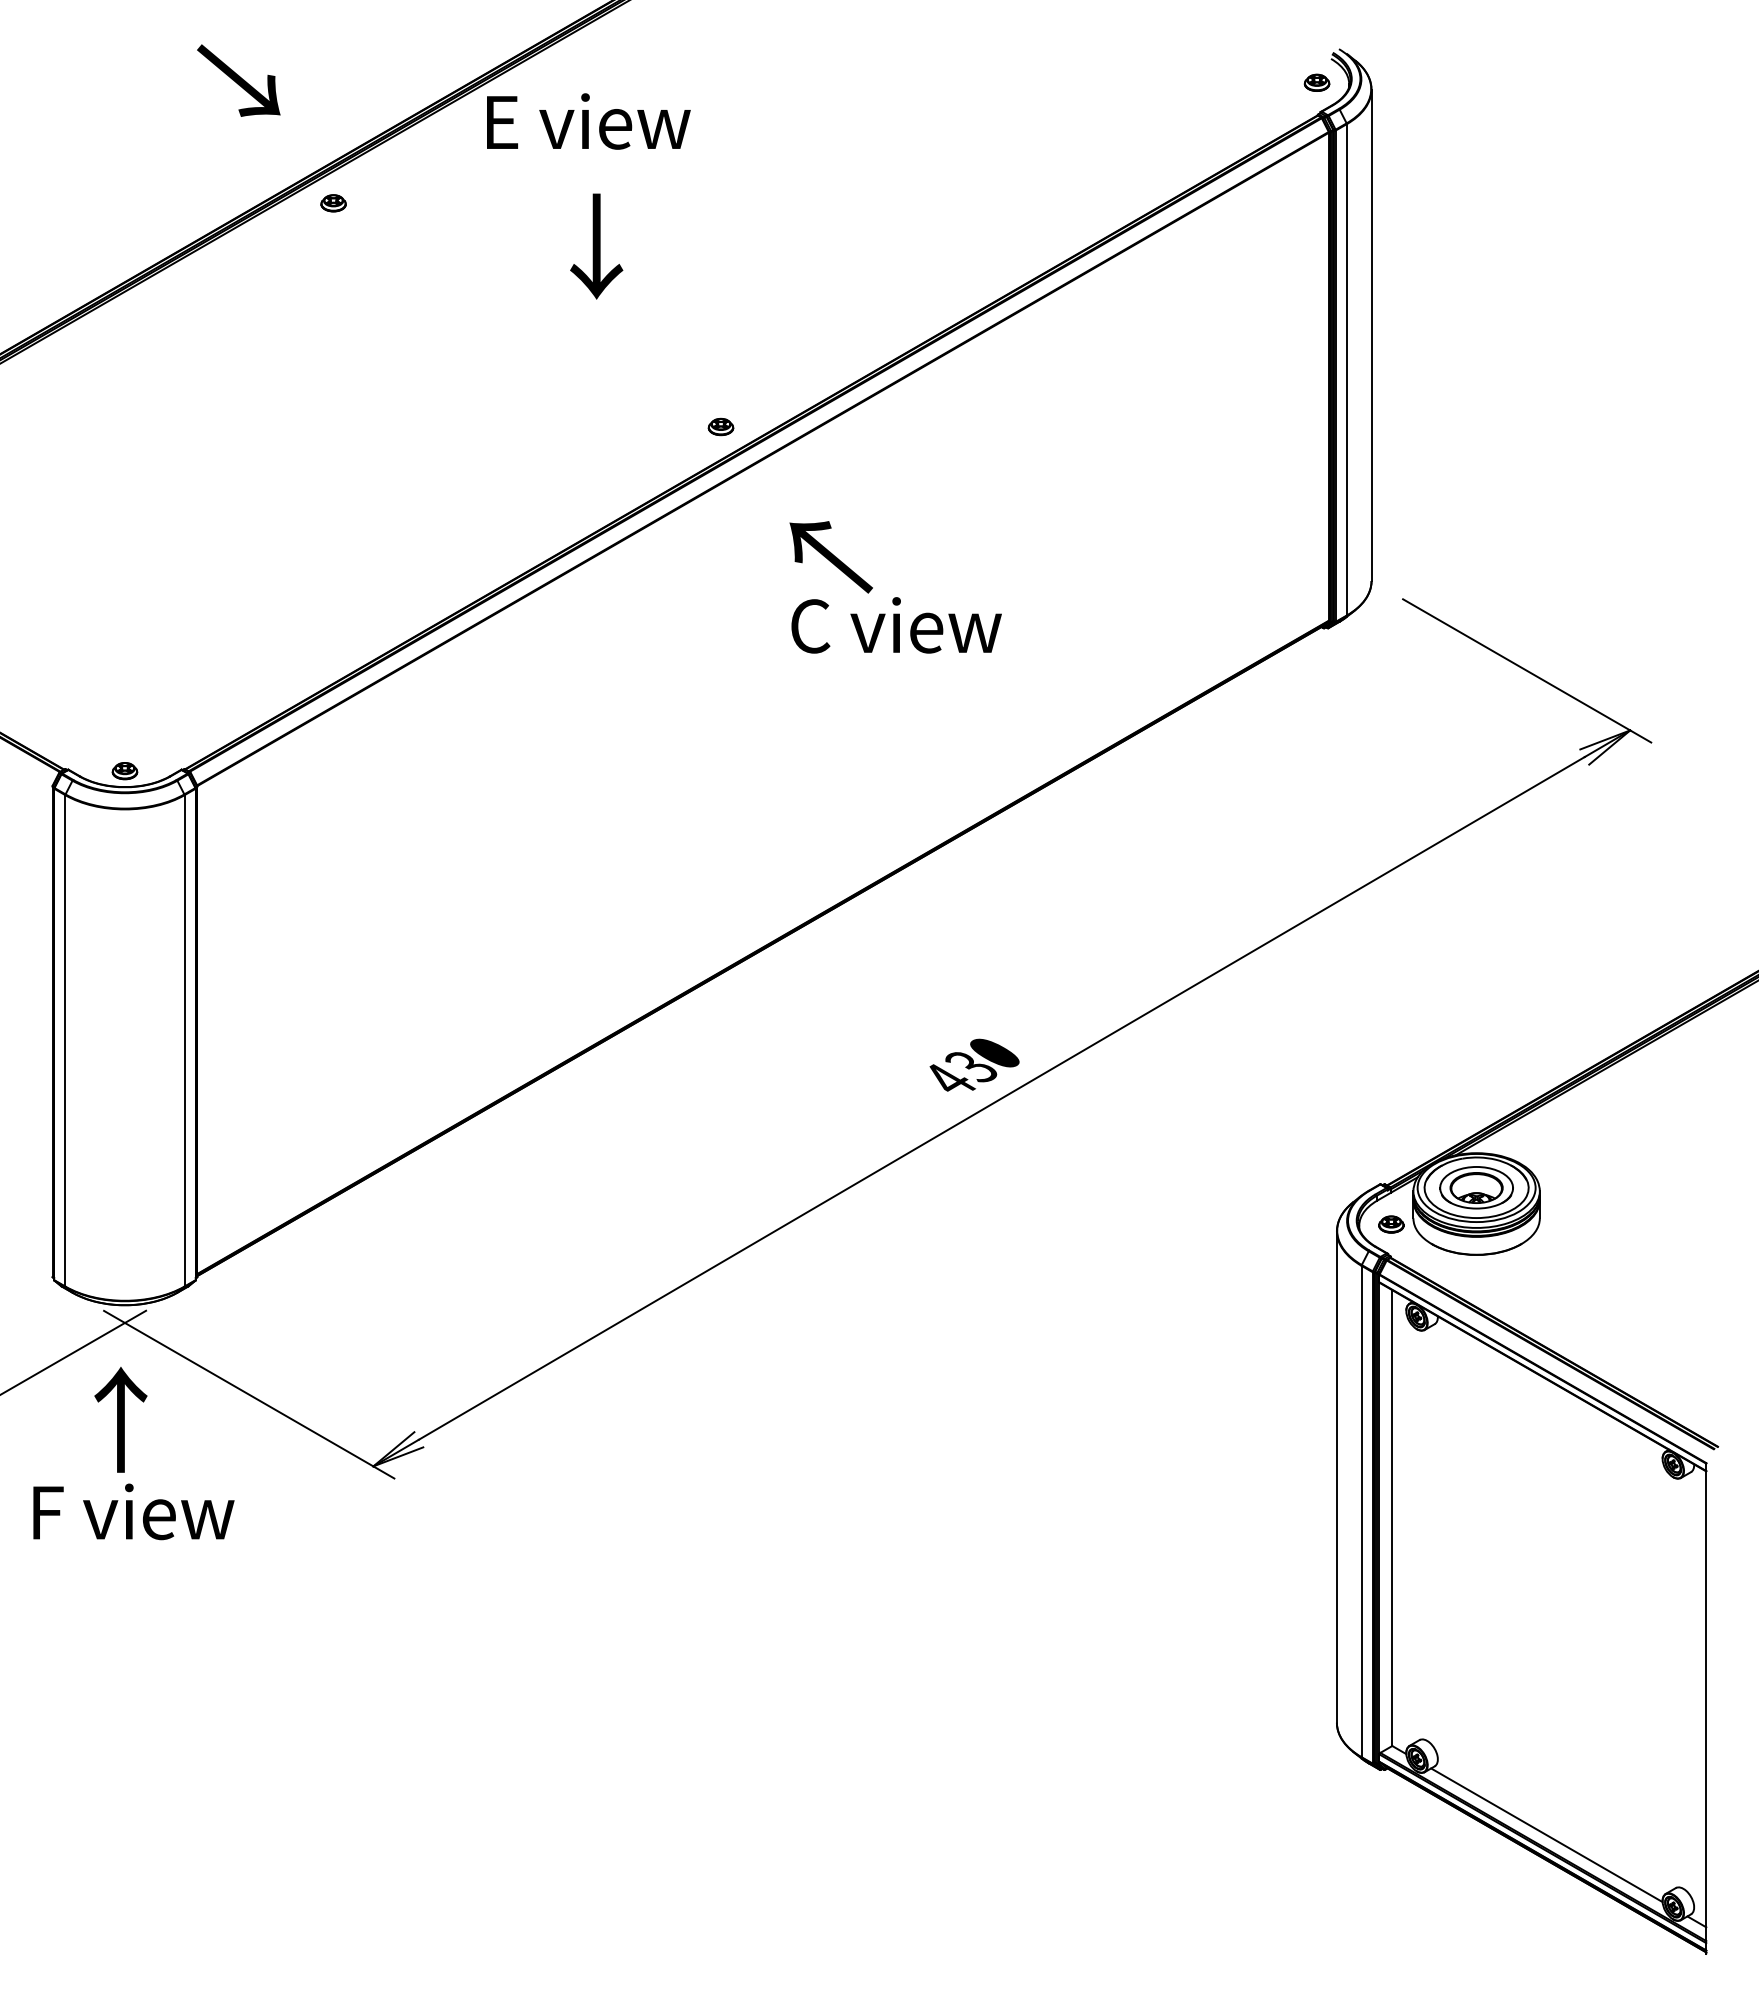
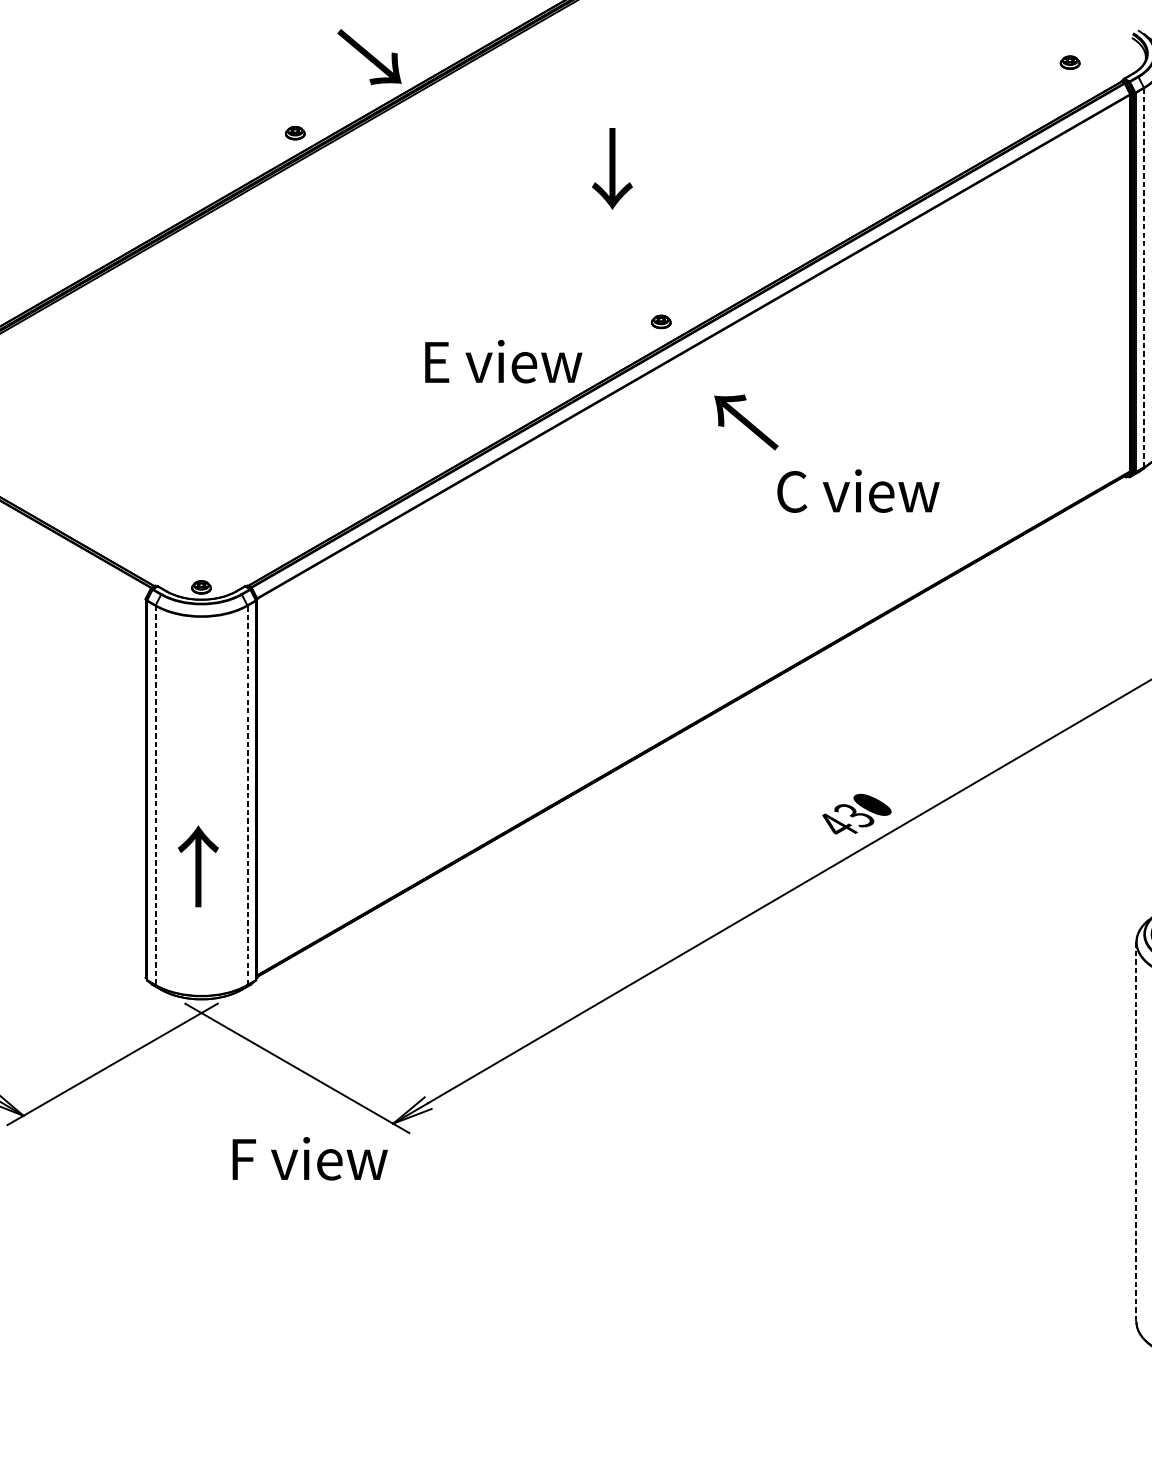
text: (238, 80) -> (369, 56), moved
part: (1316, 82) -> (1069, 62), moved
text: (588, 121) -> (503, 361), moved
part: (333, 203) -> (295, 133), moved
text: (596, 246) -> (612, 168), moved
line: (1346, 369) -> (1143, 277), solid -> dashed
text: (896, 625) -> (858, 491), moved
line: (65, 1040) -> (155, 795), solid -> dashed
line: (184, 1040) -> (247, 795), solid -> dashed
text: (120, 1419) -> (198, 866), moved
line: (1336, 1477) -> (1136, 1132), solid -> dashed
text: (133, 1511) -> (309, 1158), moved

